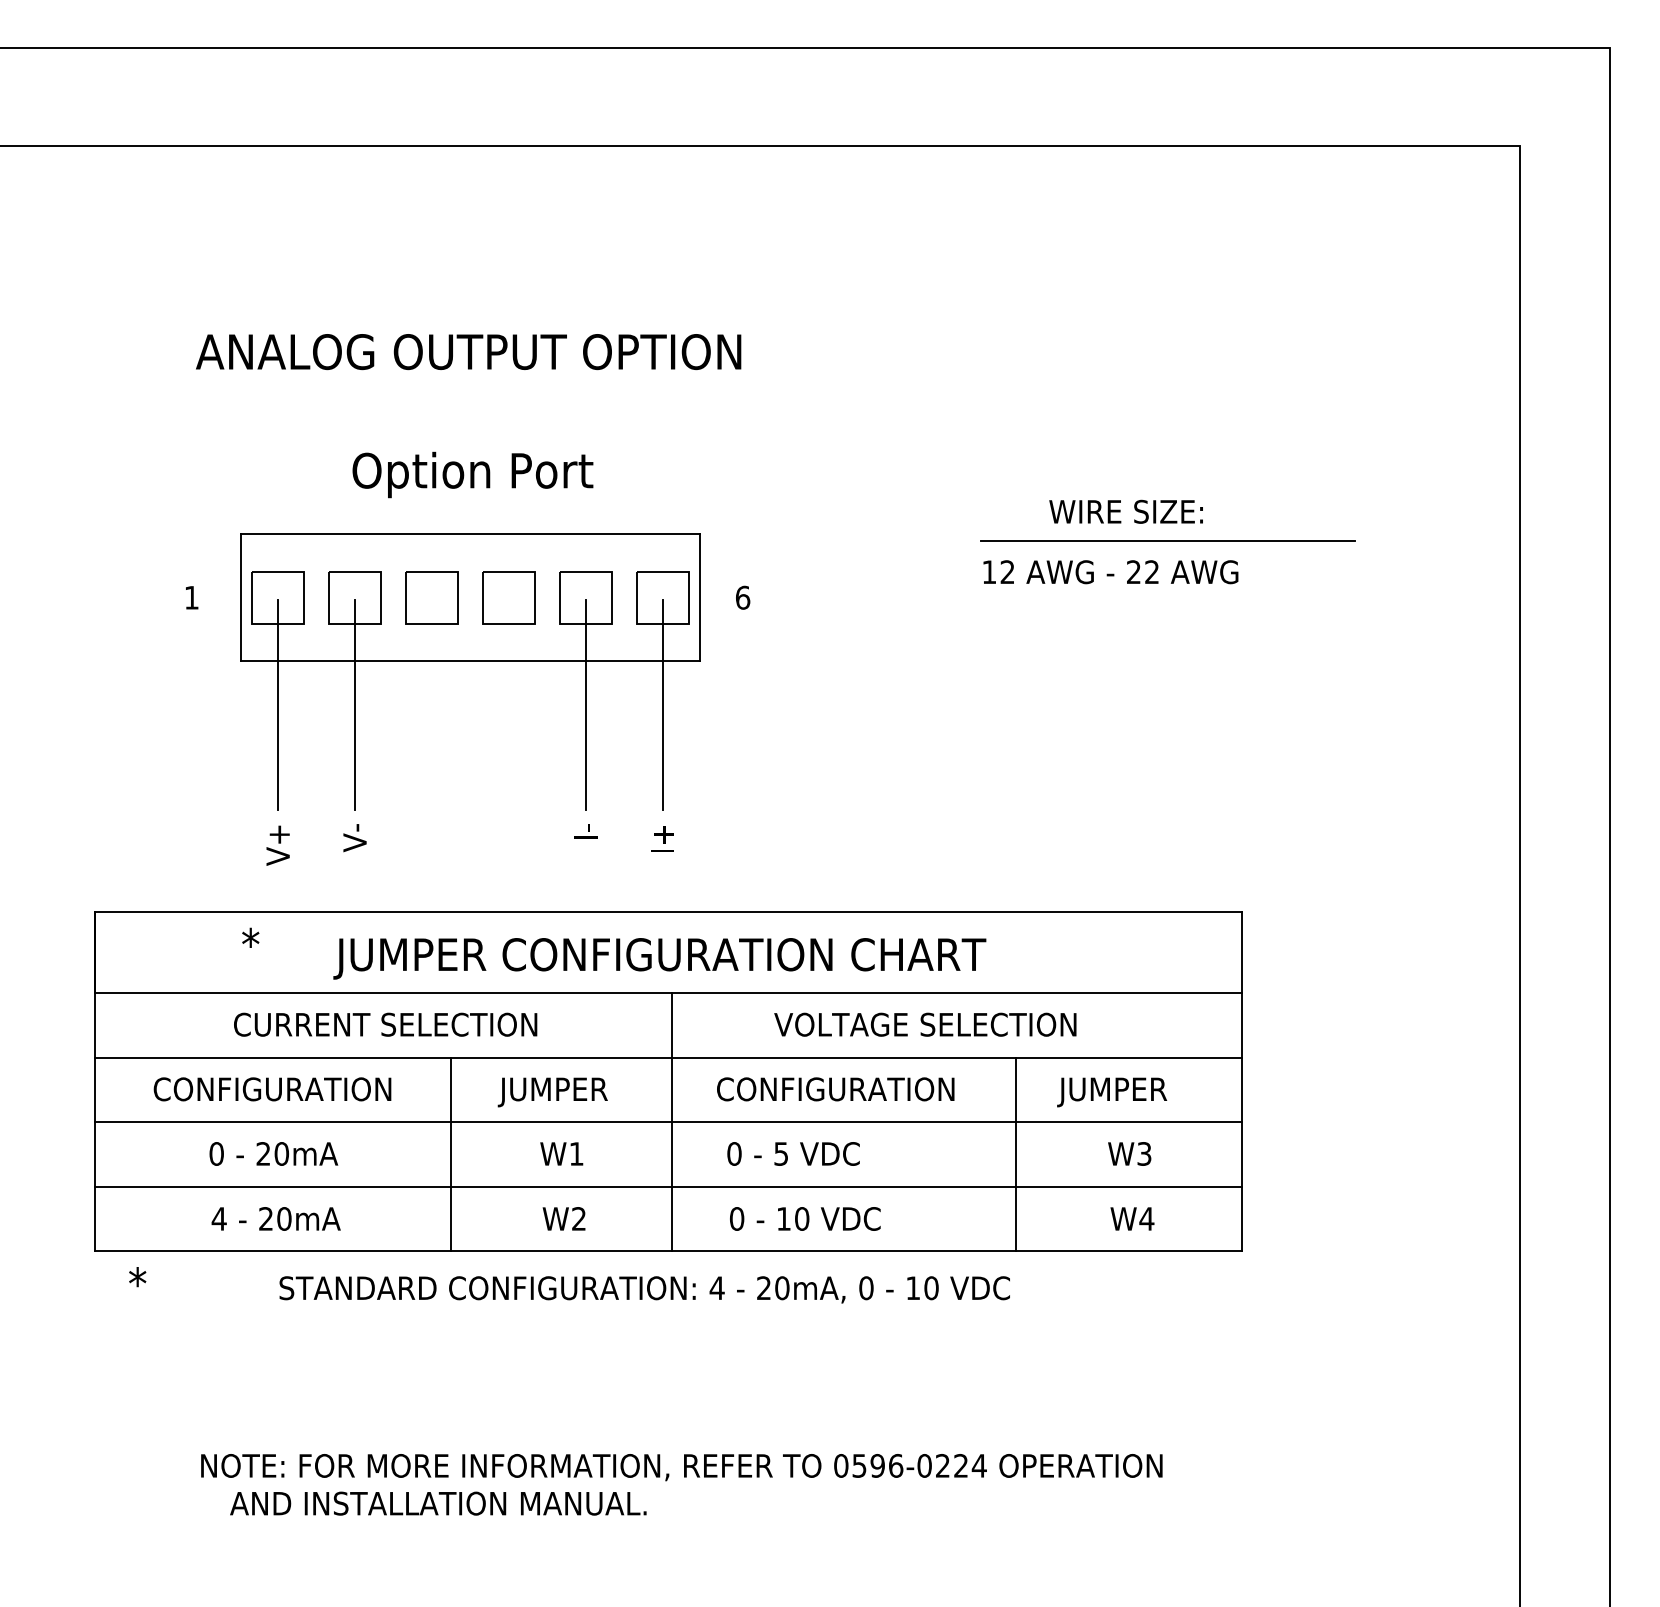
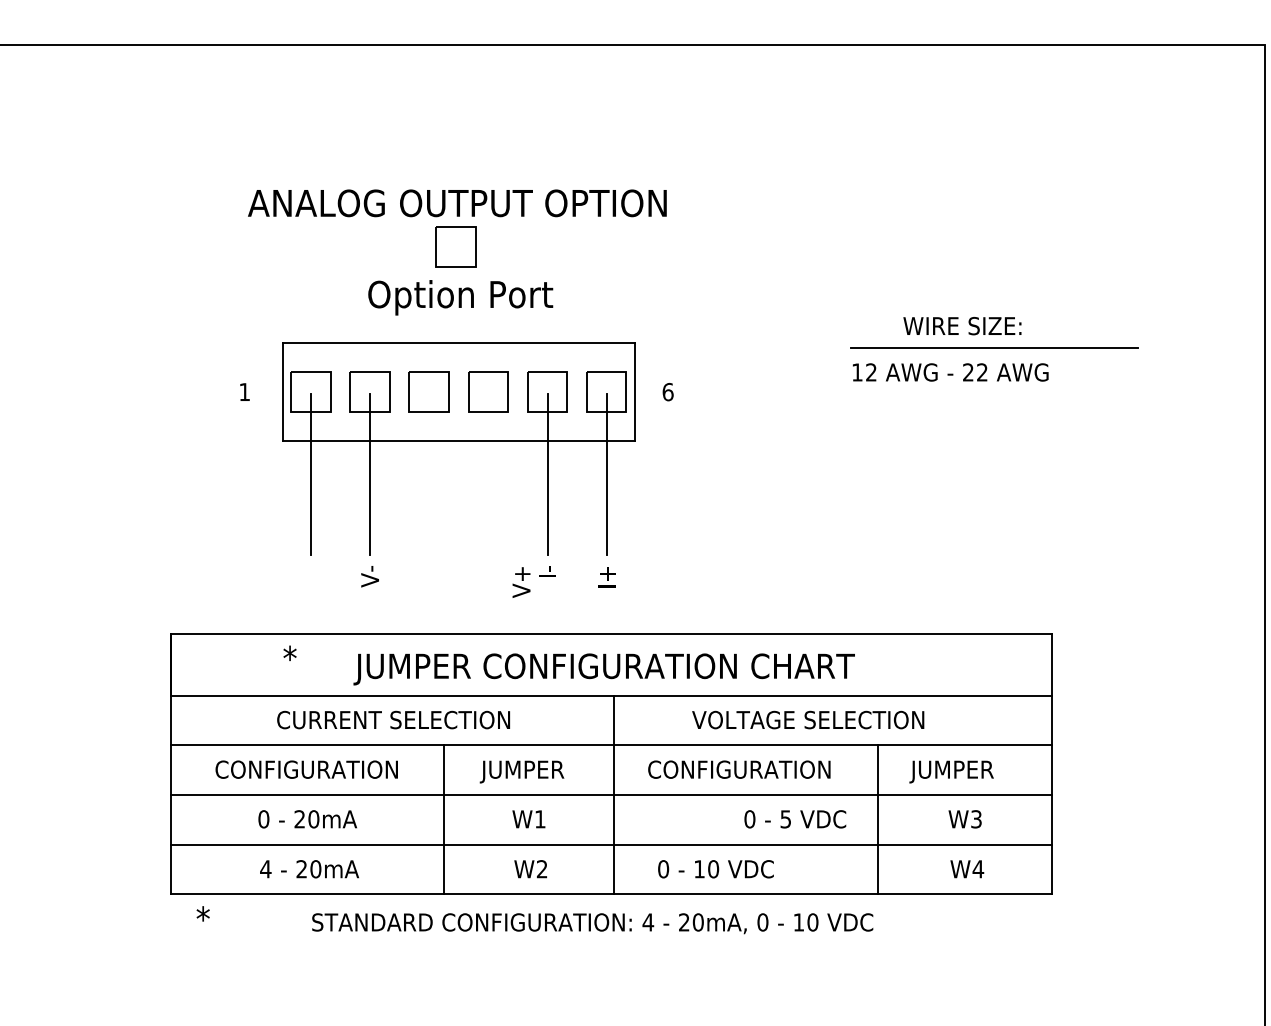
part: (466, 408) -> (455, 246), added
text: (277, 845) -> (521, 582), moved
text: (793, 1153) -> (795, 818), moved

